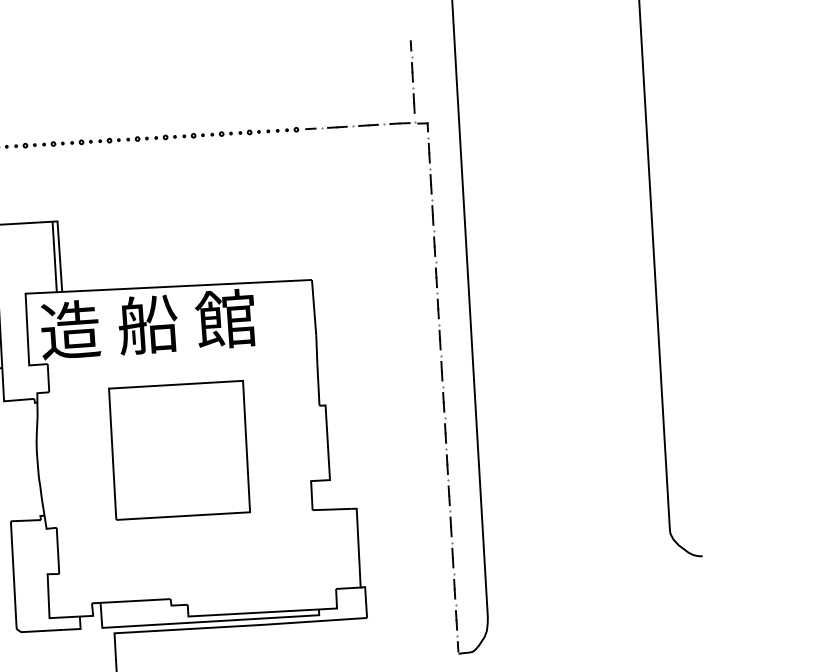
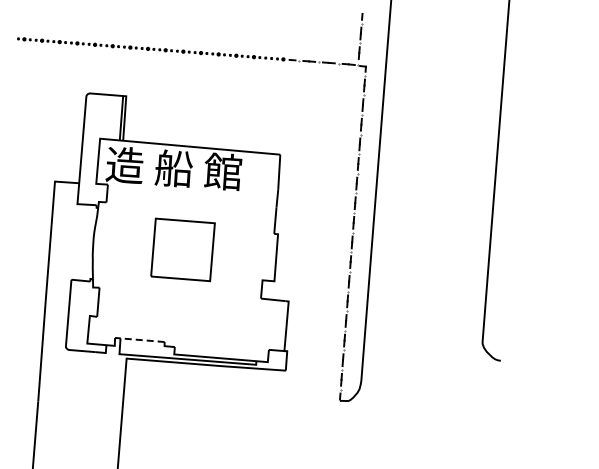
part: (178, 449) -> (182, 249), size x0.7
line: (130, 600) -> (139, 339), solid -> dashed

